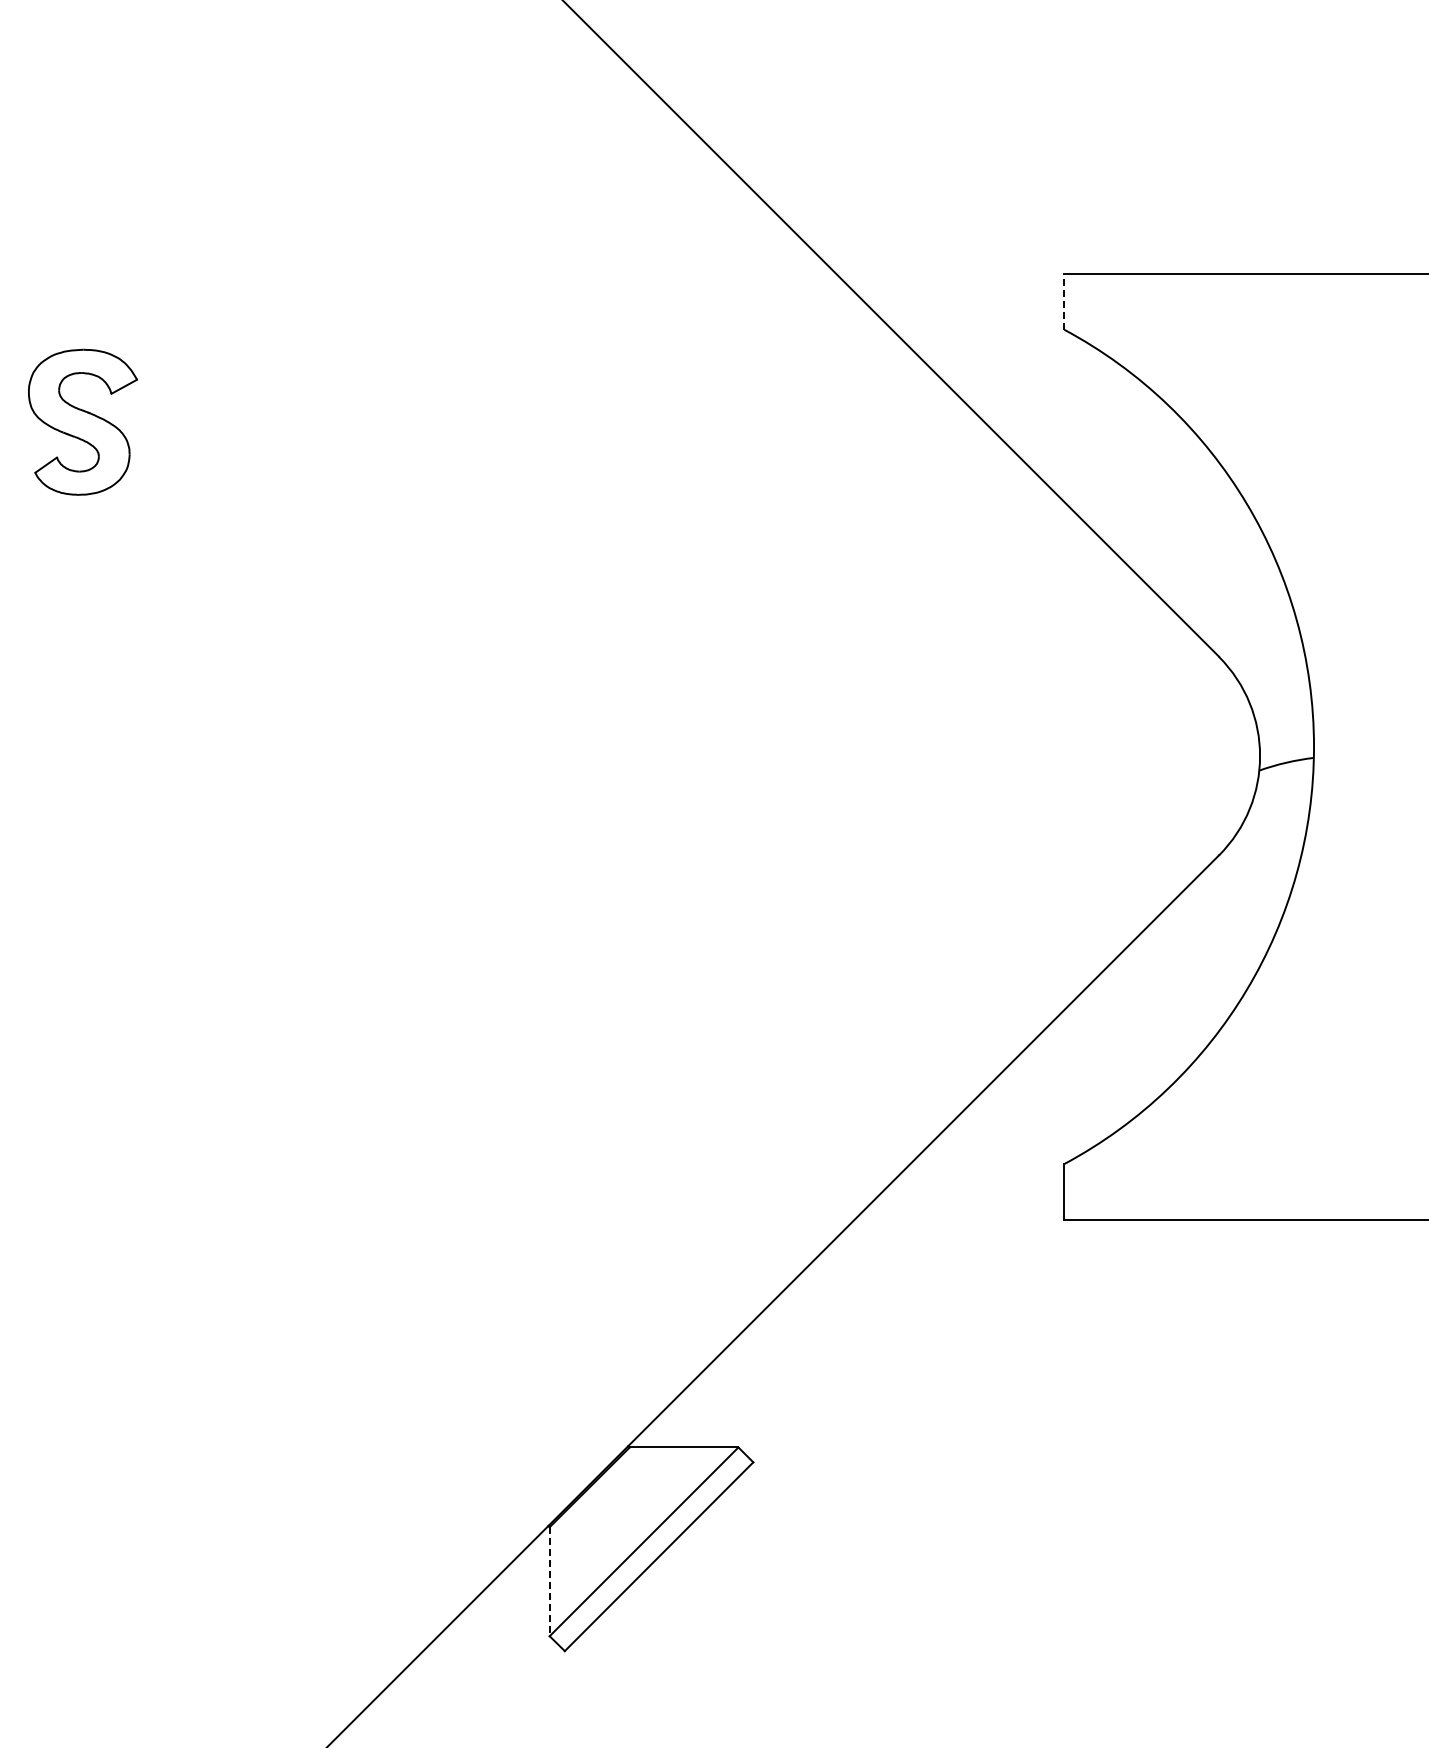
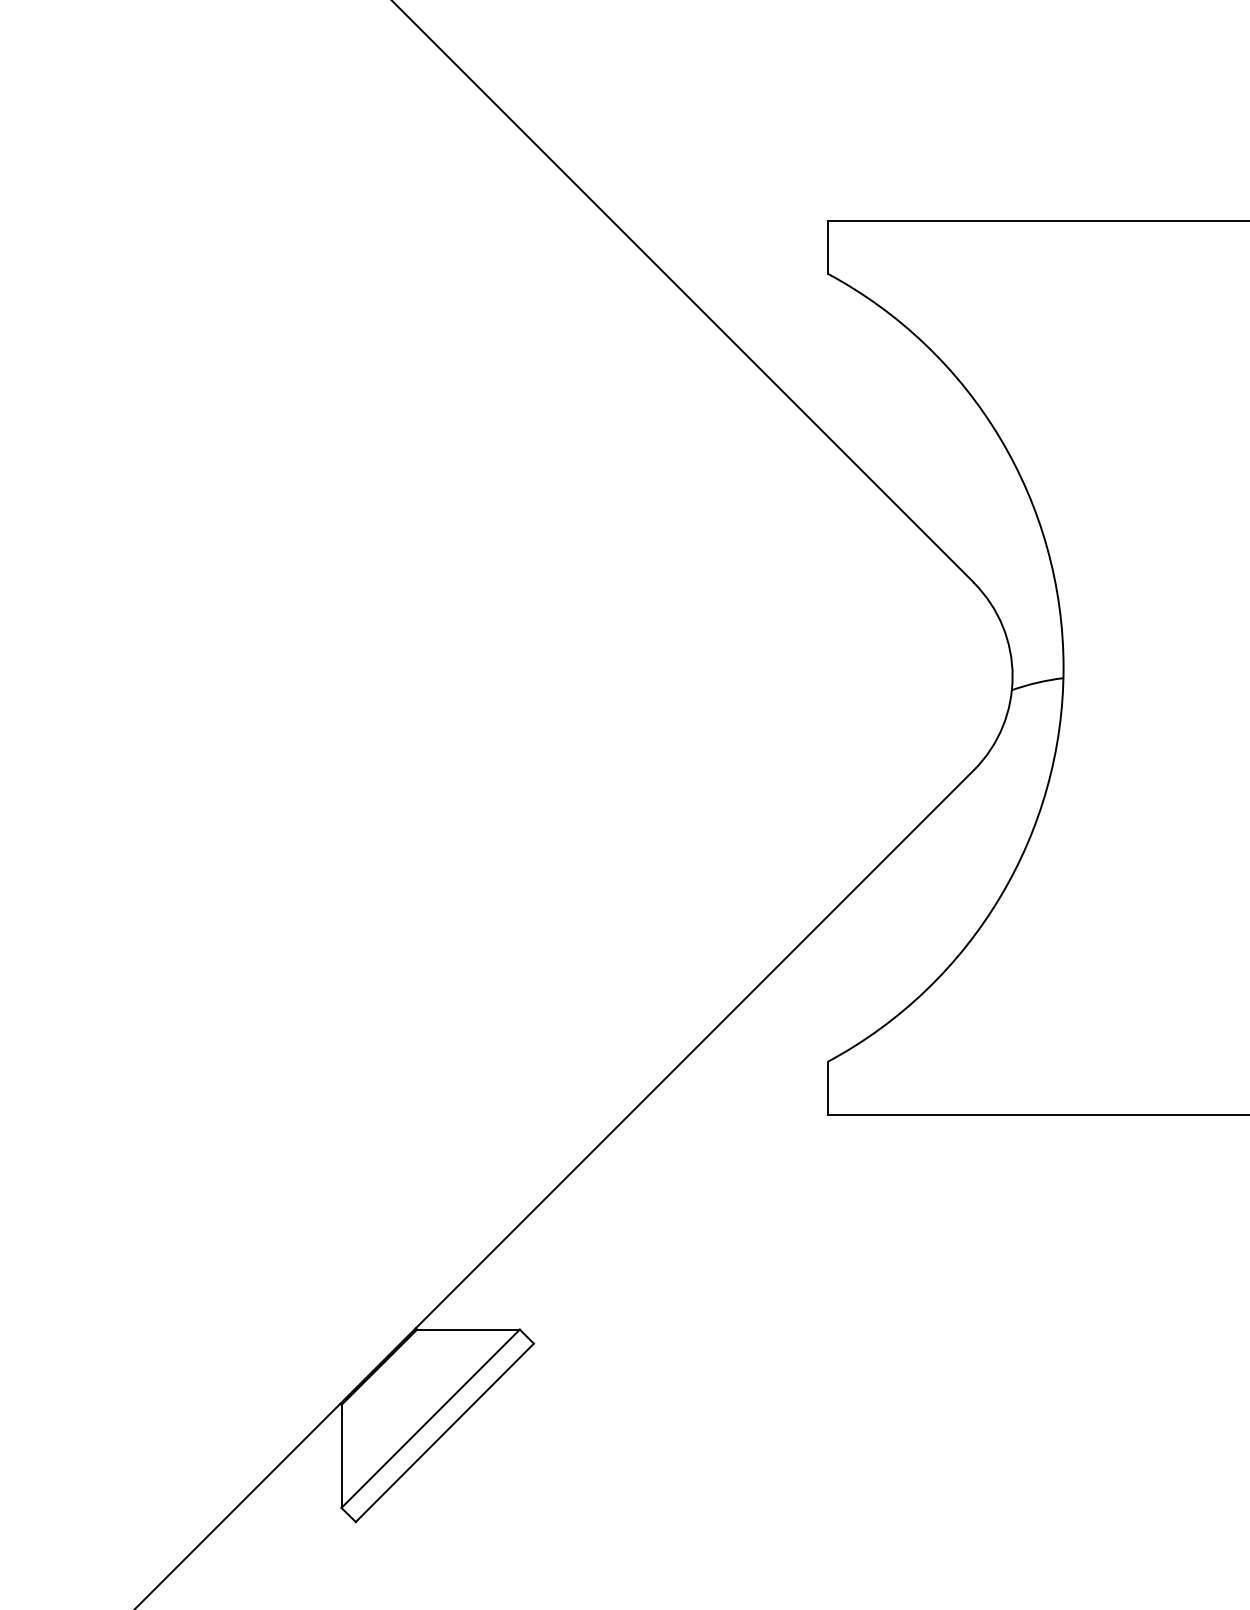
line: (1064, 301) -> (827, 247), dashed -> solid
line: (549, 1582) -> (341, 1457), dashed -> solid

